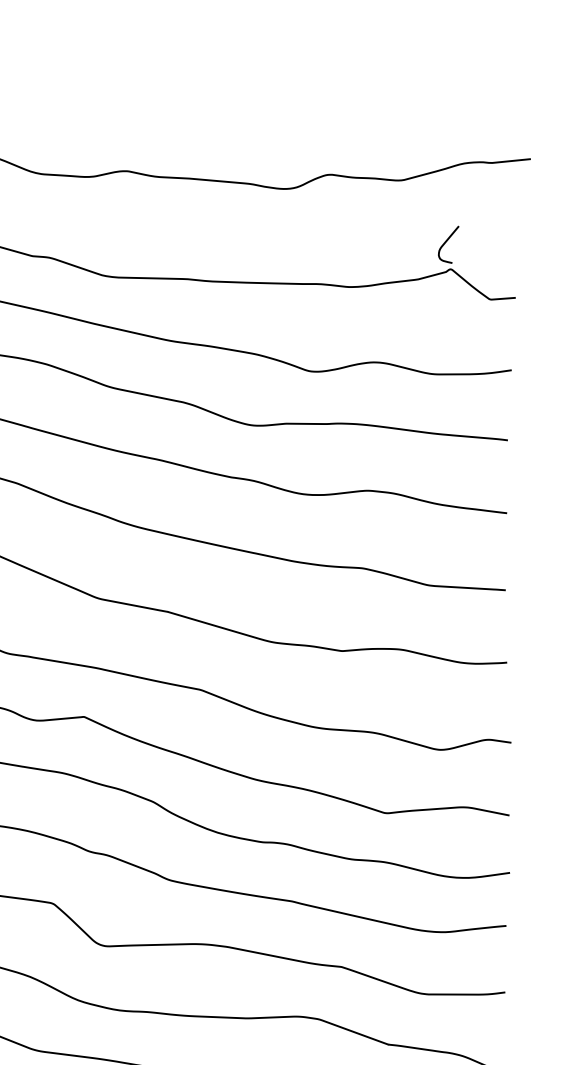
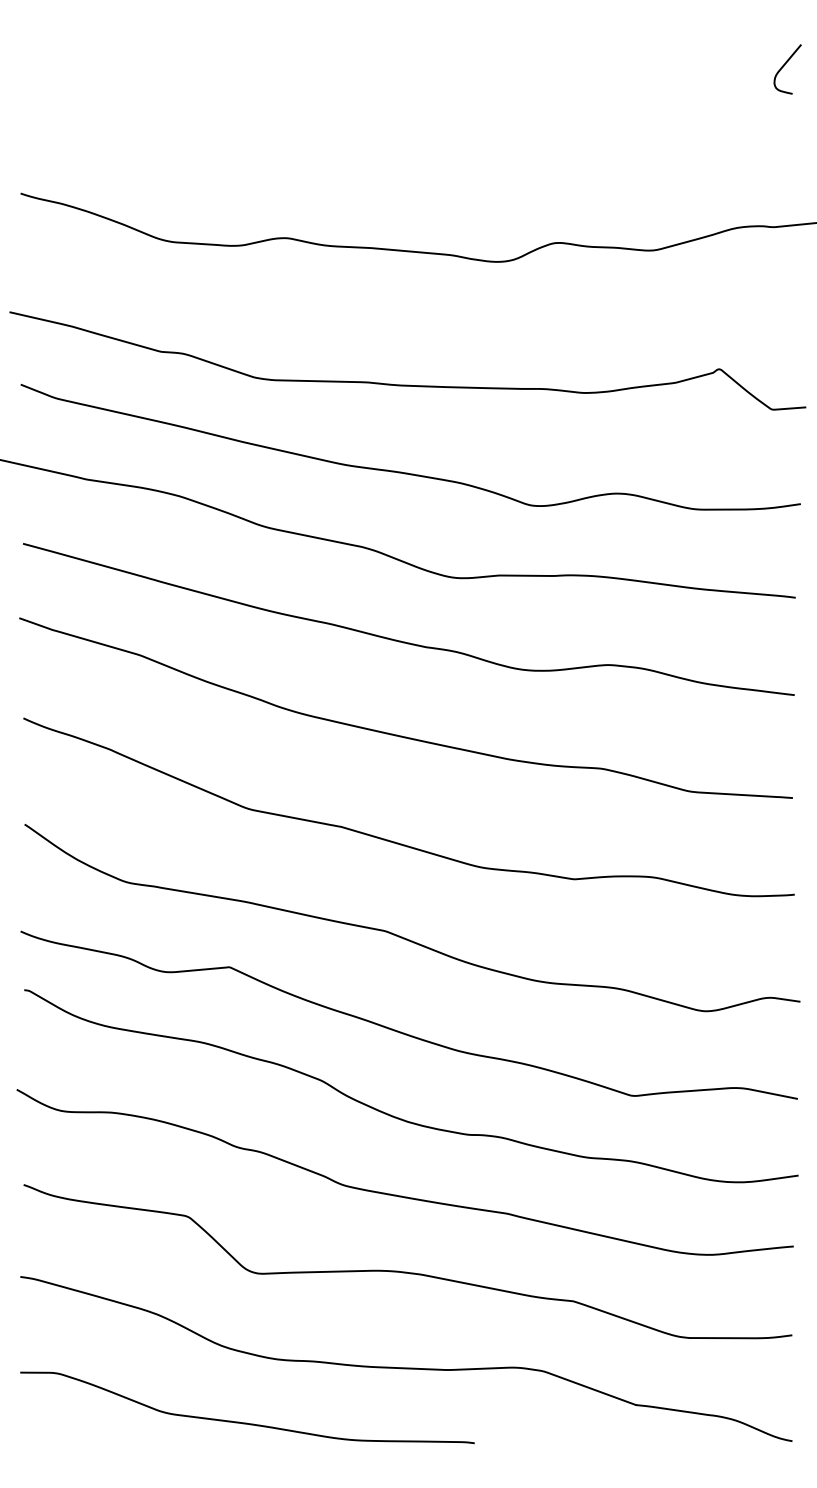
curve: (446, 242) -> (784, 66), moved

